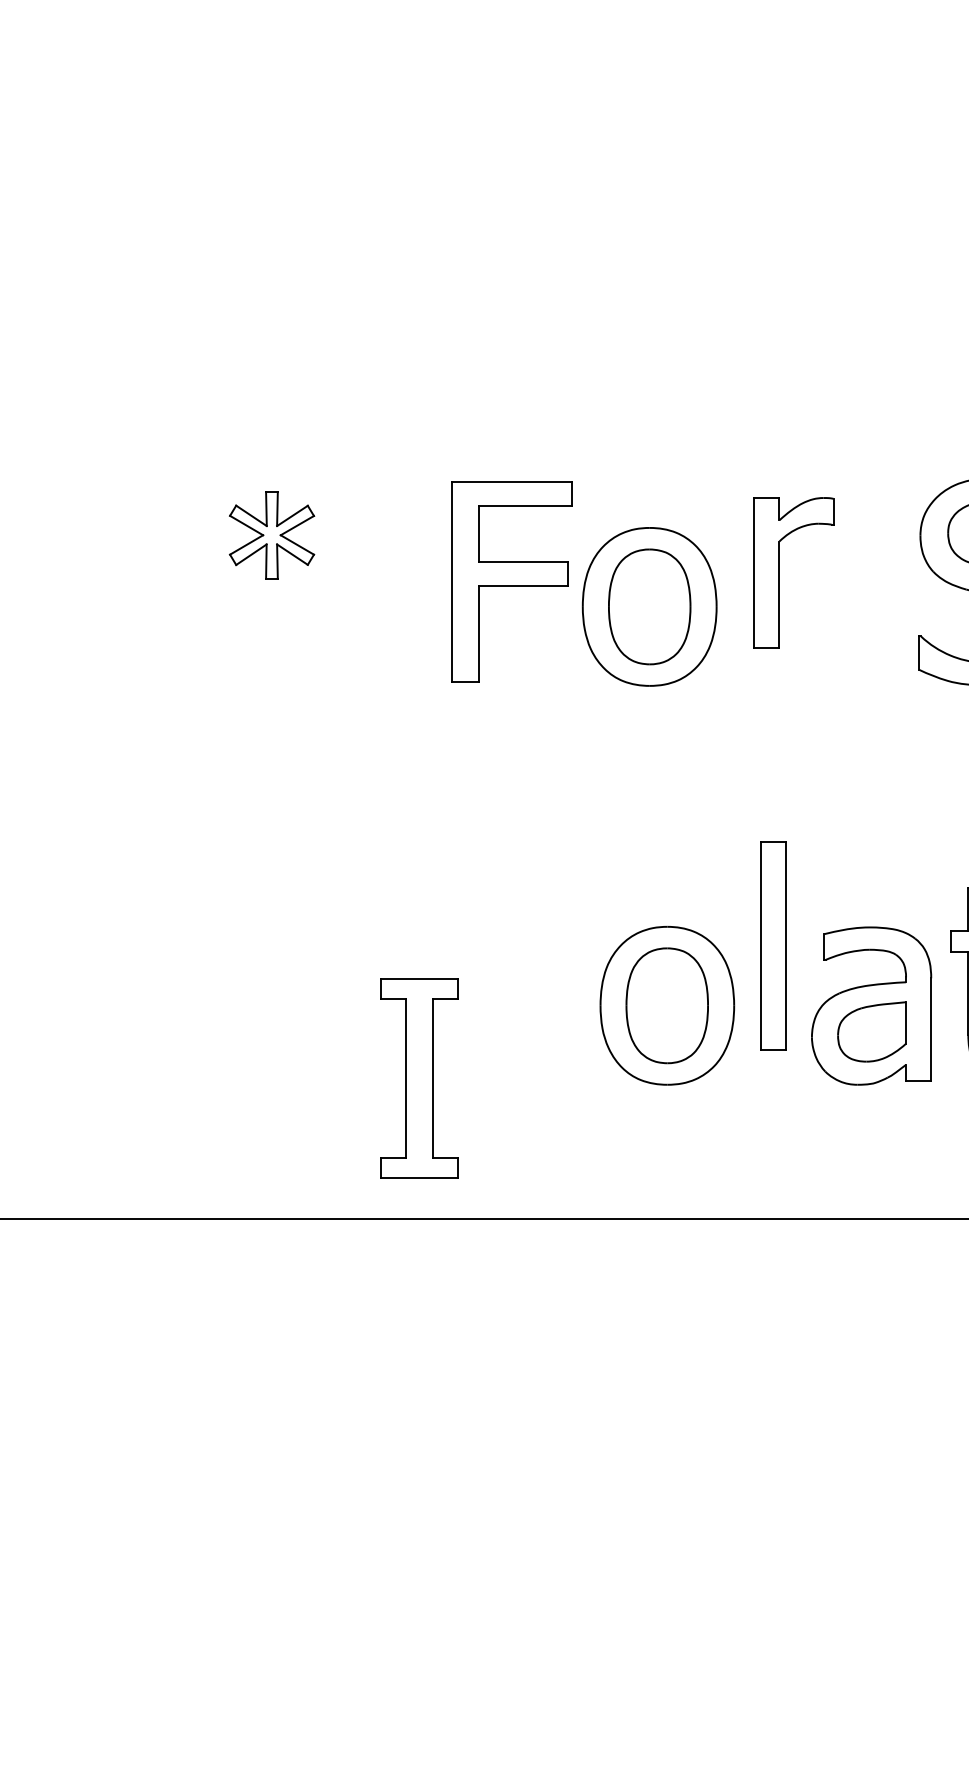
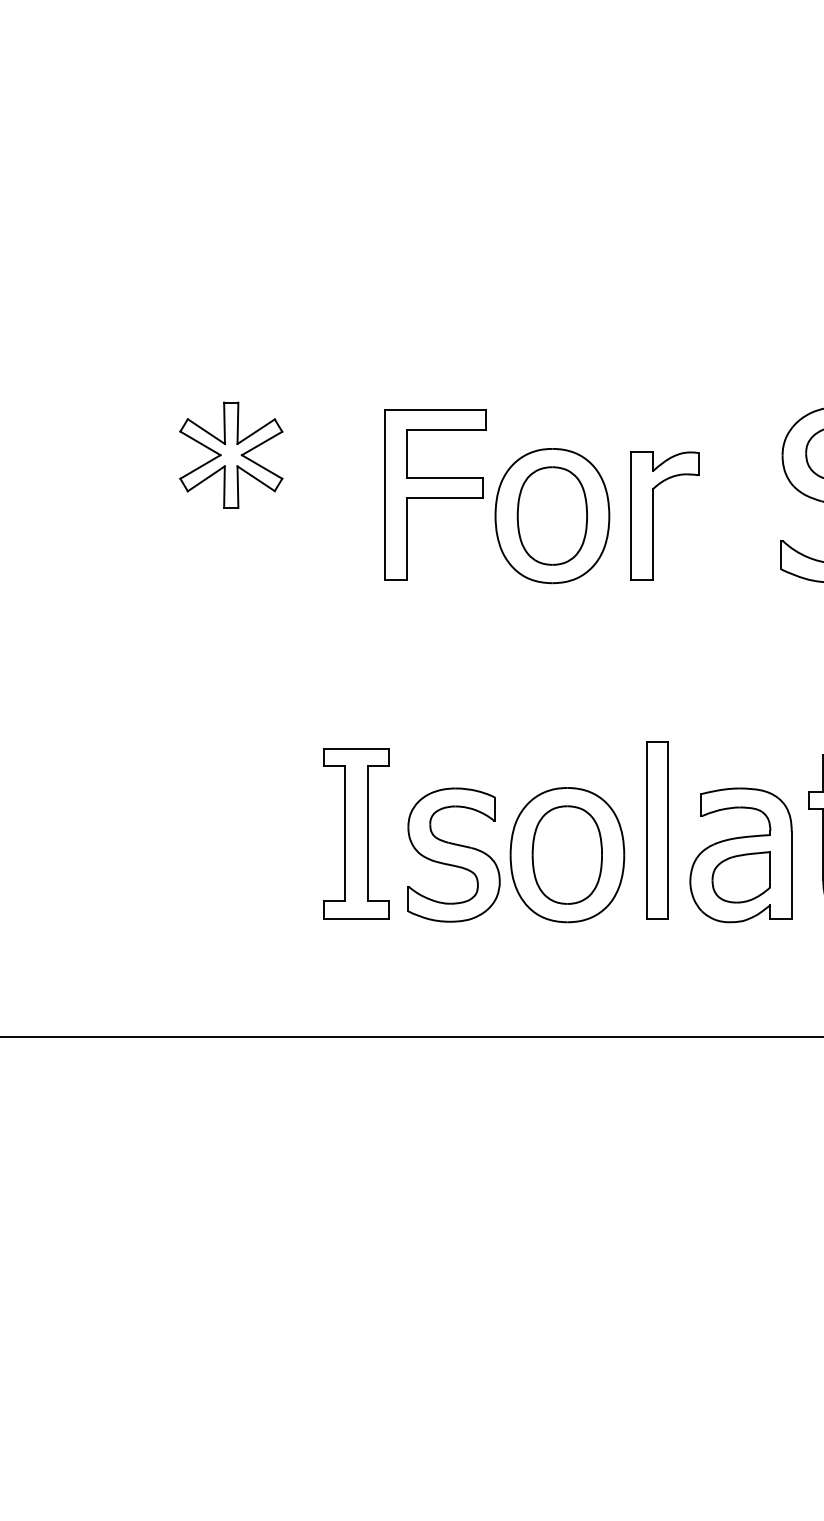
part: (272, 534) -> (231, 454), size x1.43
part: (780, 572) -> (653, 515), moved
part: (773, 946) -> (657, 830), moved
part: (533, 1005) -> (453, 854), added
part: (419, 1078) -> (356, 833), moved

